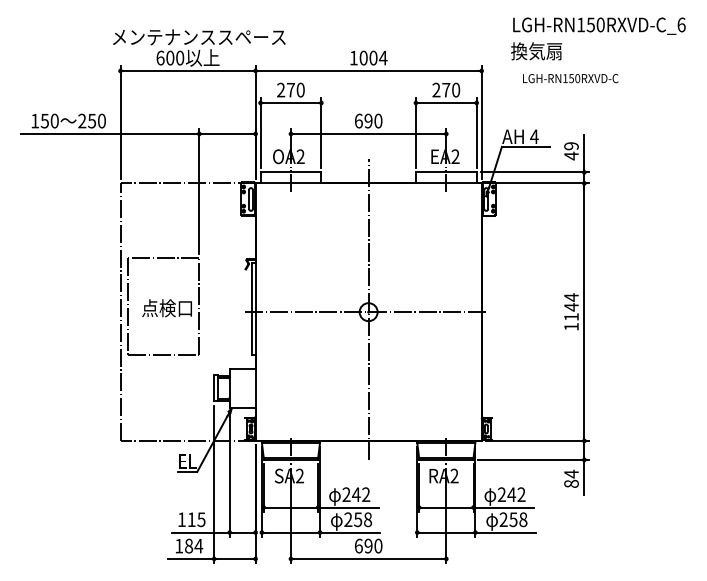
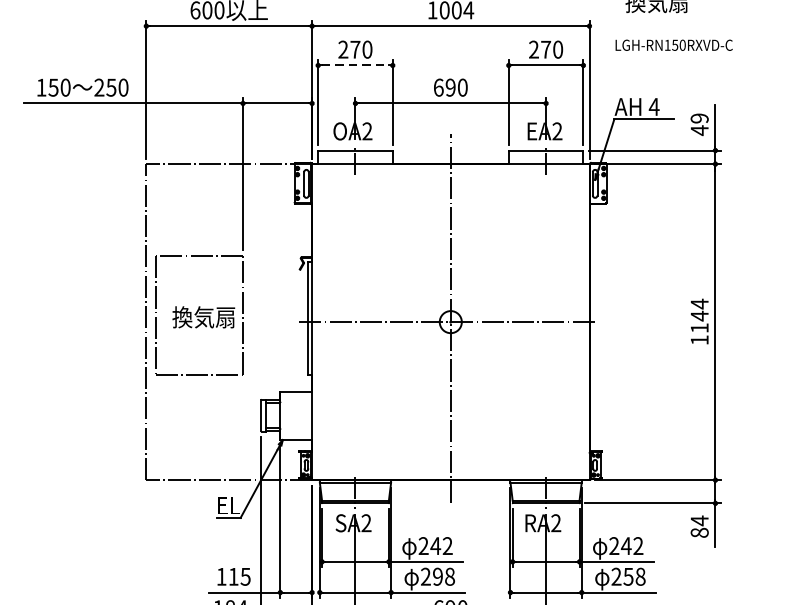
text: (570, 78) -> (673, 45), moved
line: (290, 103) -> (354, 66), solid -> dashed
text: (166, 308) -> (202, 317), 点検口 -> 換気扇
text: (358, 519) -> (438, 576), 258 -> 298

